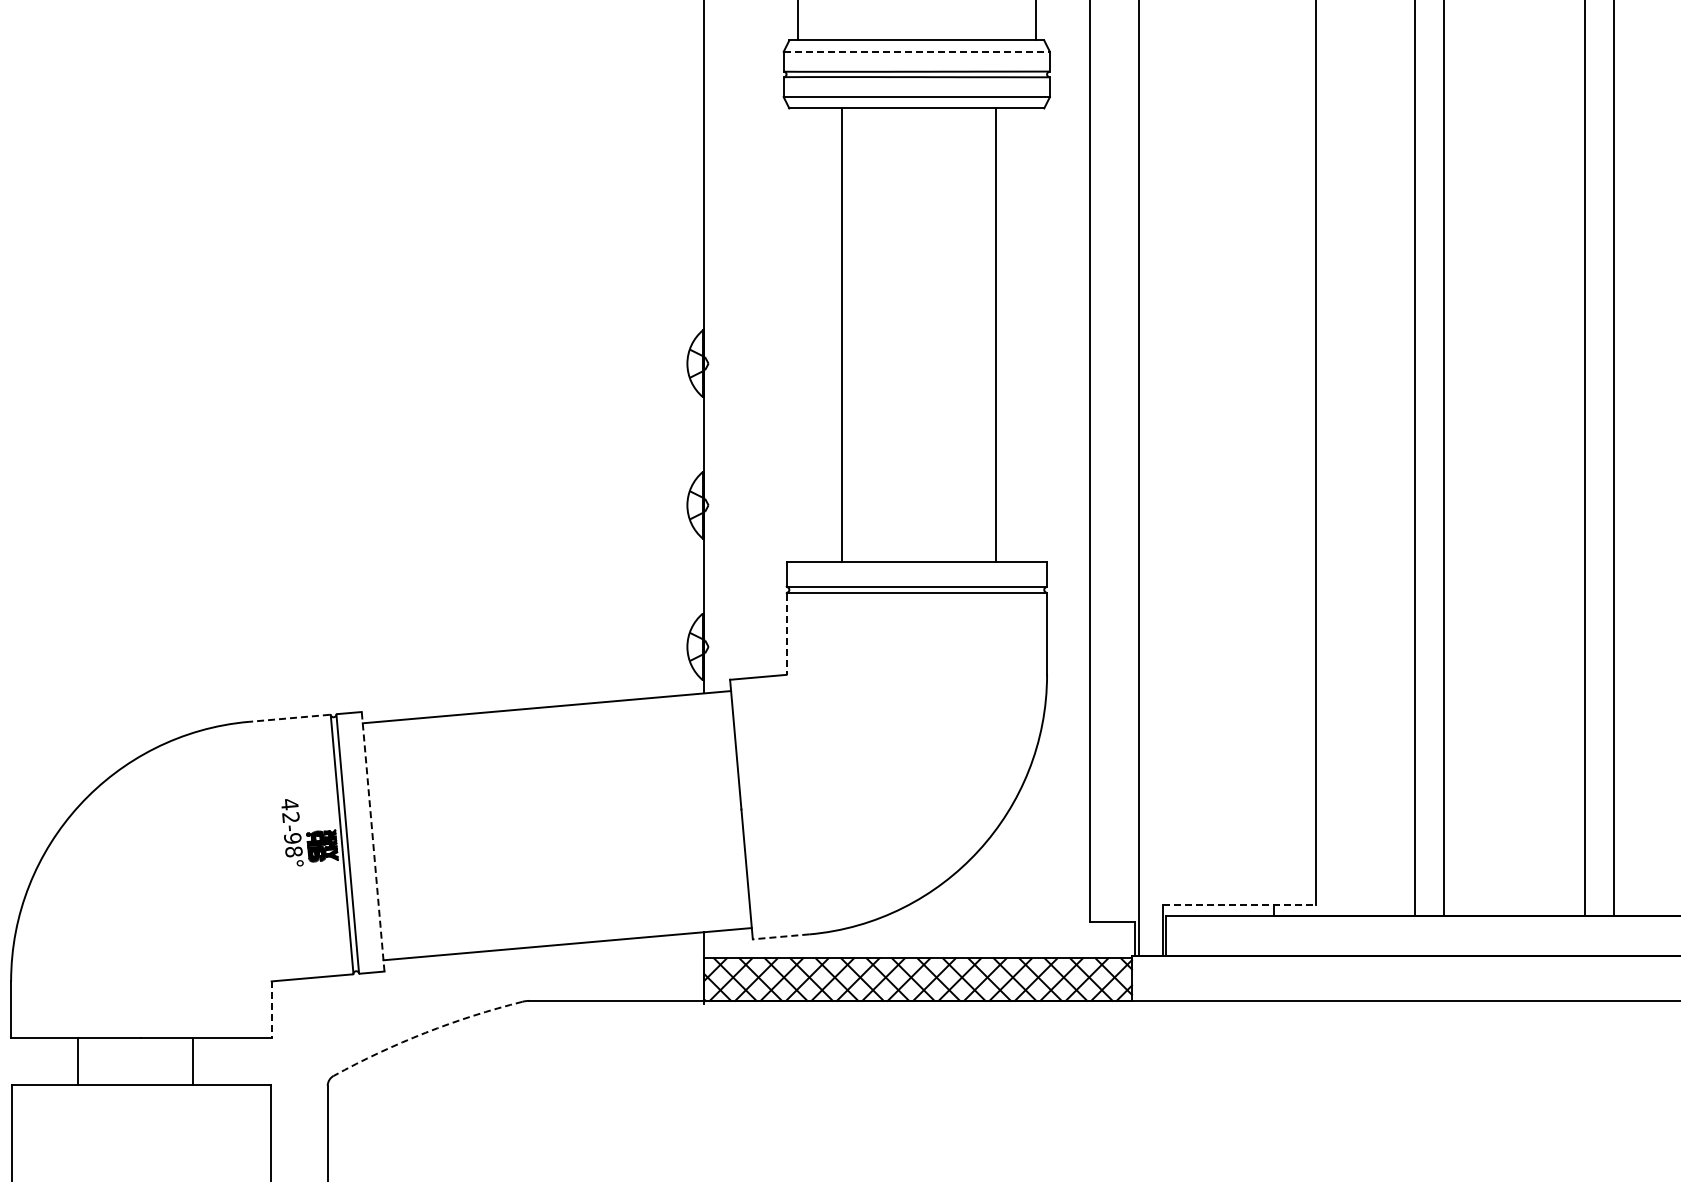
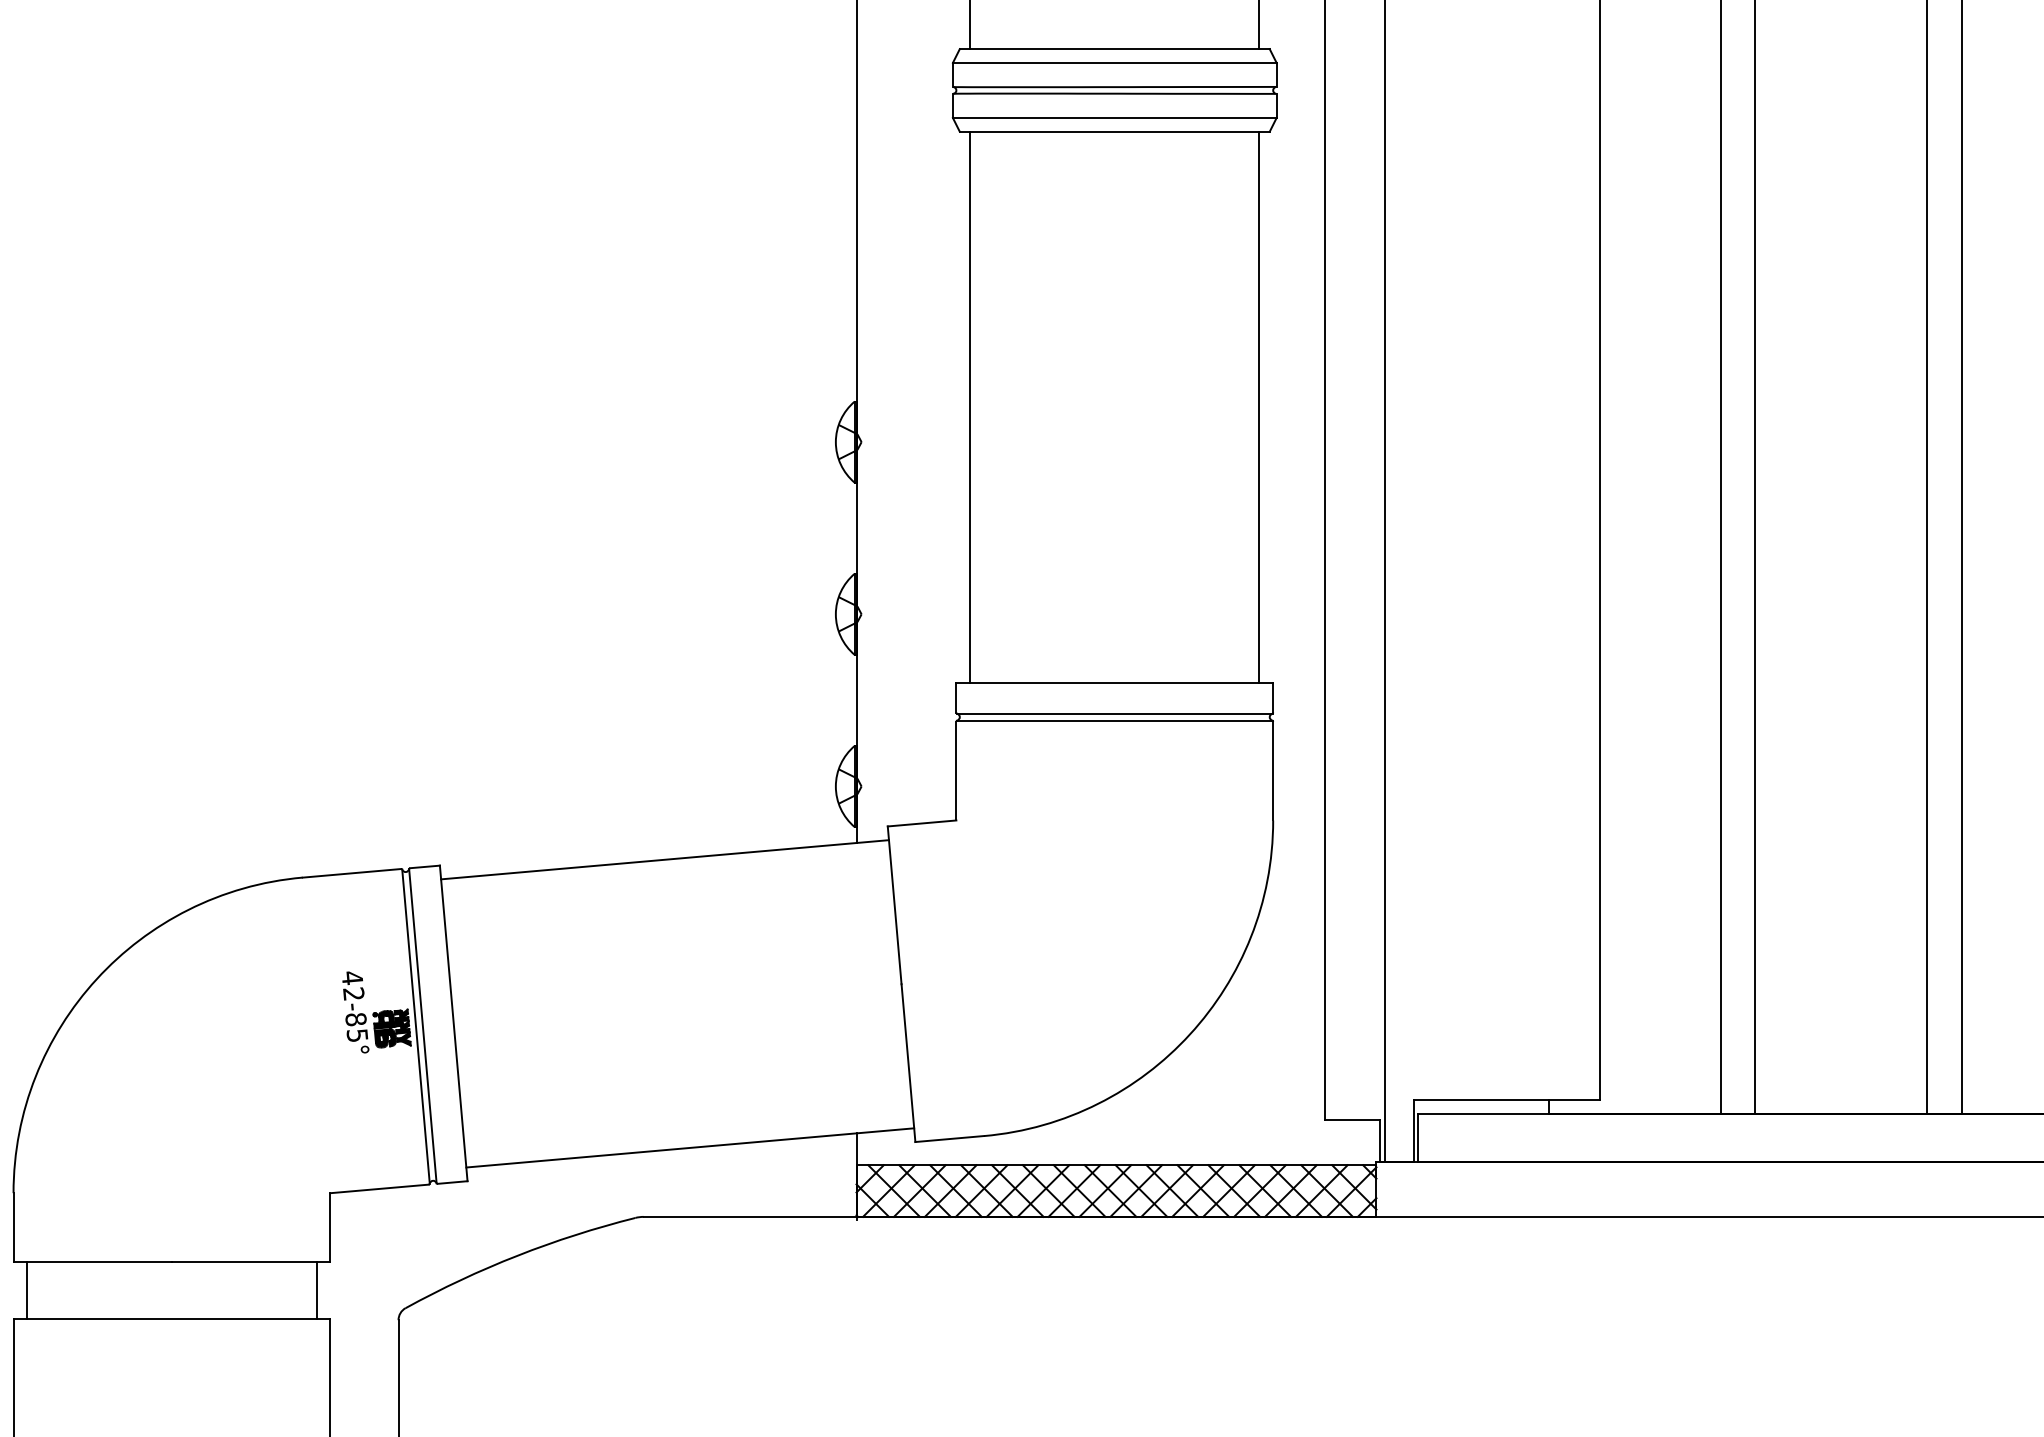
line: (917, 51) -> (1115, 62), dashed -> solid
line: (841, 334) -> (969, 406), moved
line: (995, 334) -> (1259, 406), moved
line: (786, 634) -> (956, 771), dashed -> solid
line: (289, 718) -> (352, 873), dashed -> solid
line: (373, 841) -> (454, 1023), dashed -> solid
text: (293, 845) -> (356, 1027), 42-98° -> 42-85°
line: (1240, 904) -> (1508, 1099), dashed -> solid
line: (780, 936) -> (949, 1138), dashed -> solid
line: (271, 1010) -> (330, 1228), dashed -> solid
arc: (425, 1032) -> (517, 1255), dashed -> solid
line: (78, 1061) -> (27, 1290), moved
line: (193, 1061) -> (316, 1290), moved

